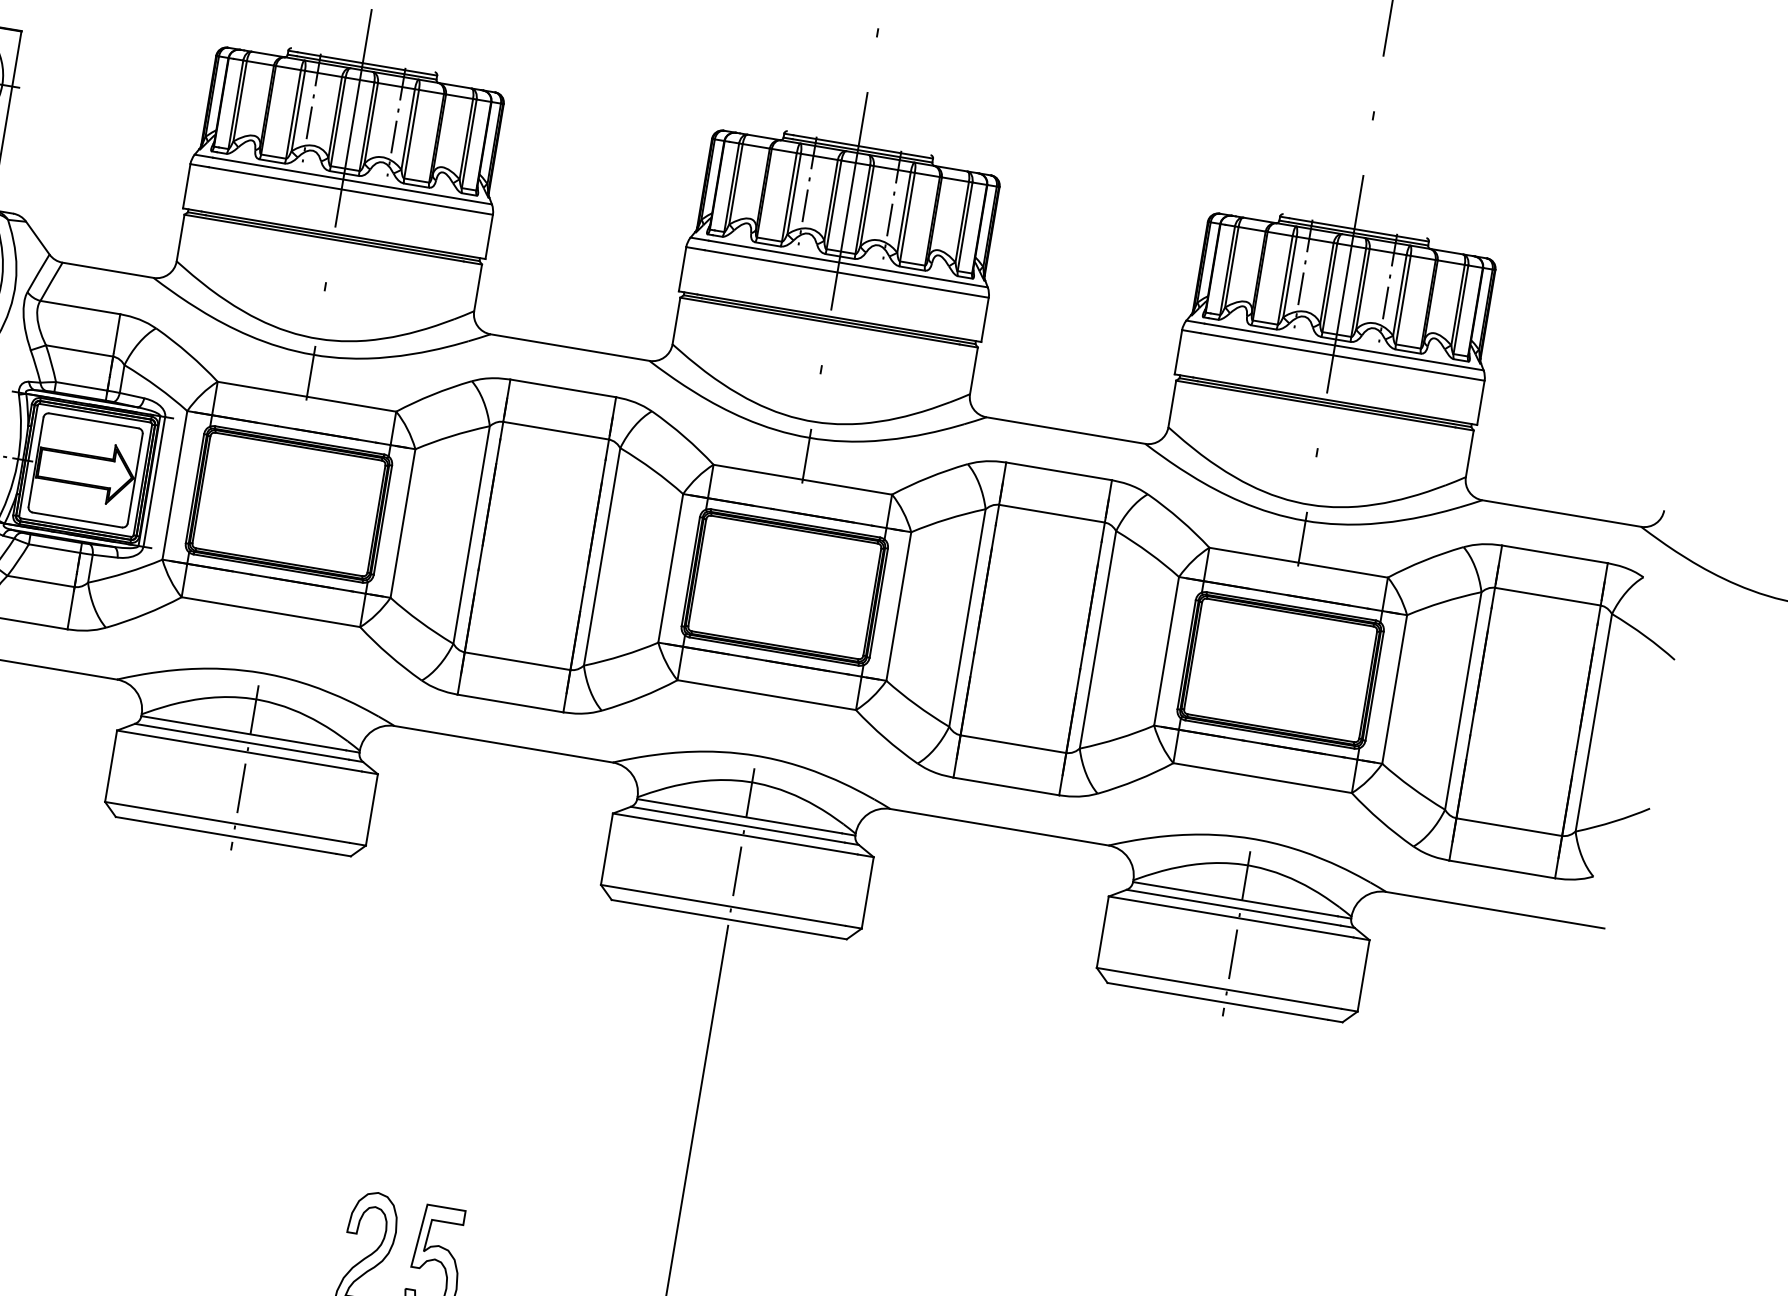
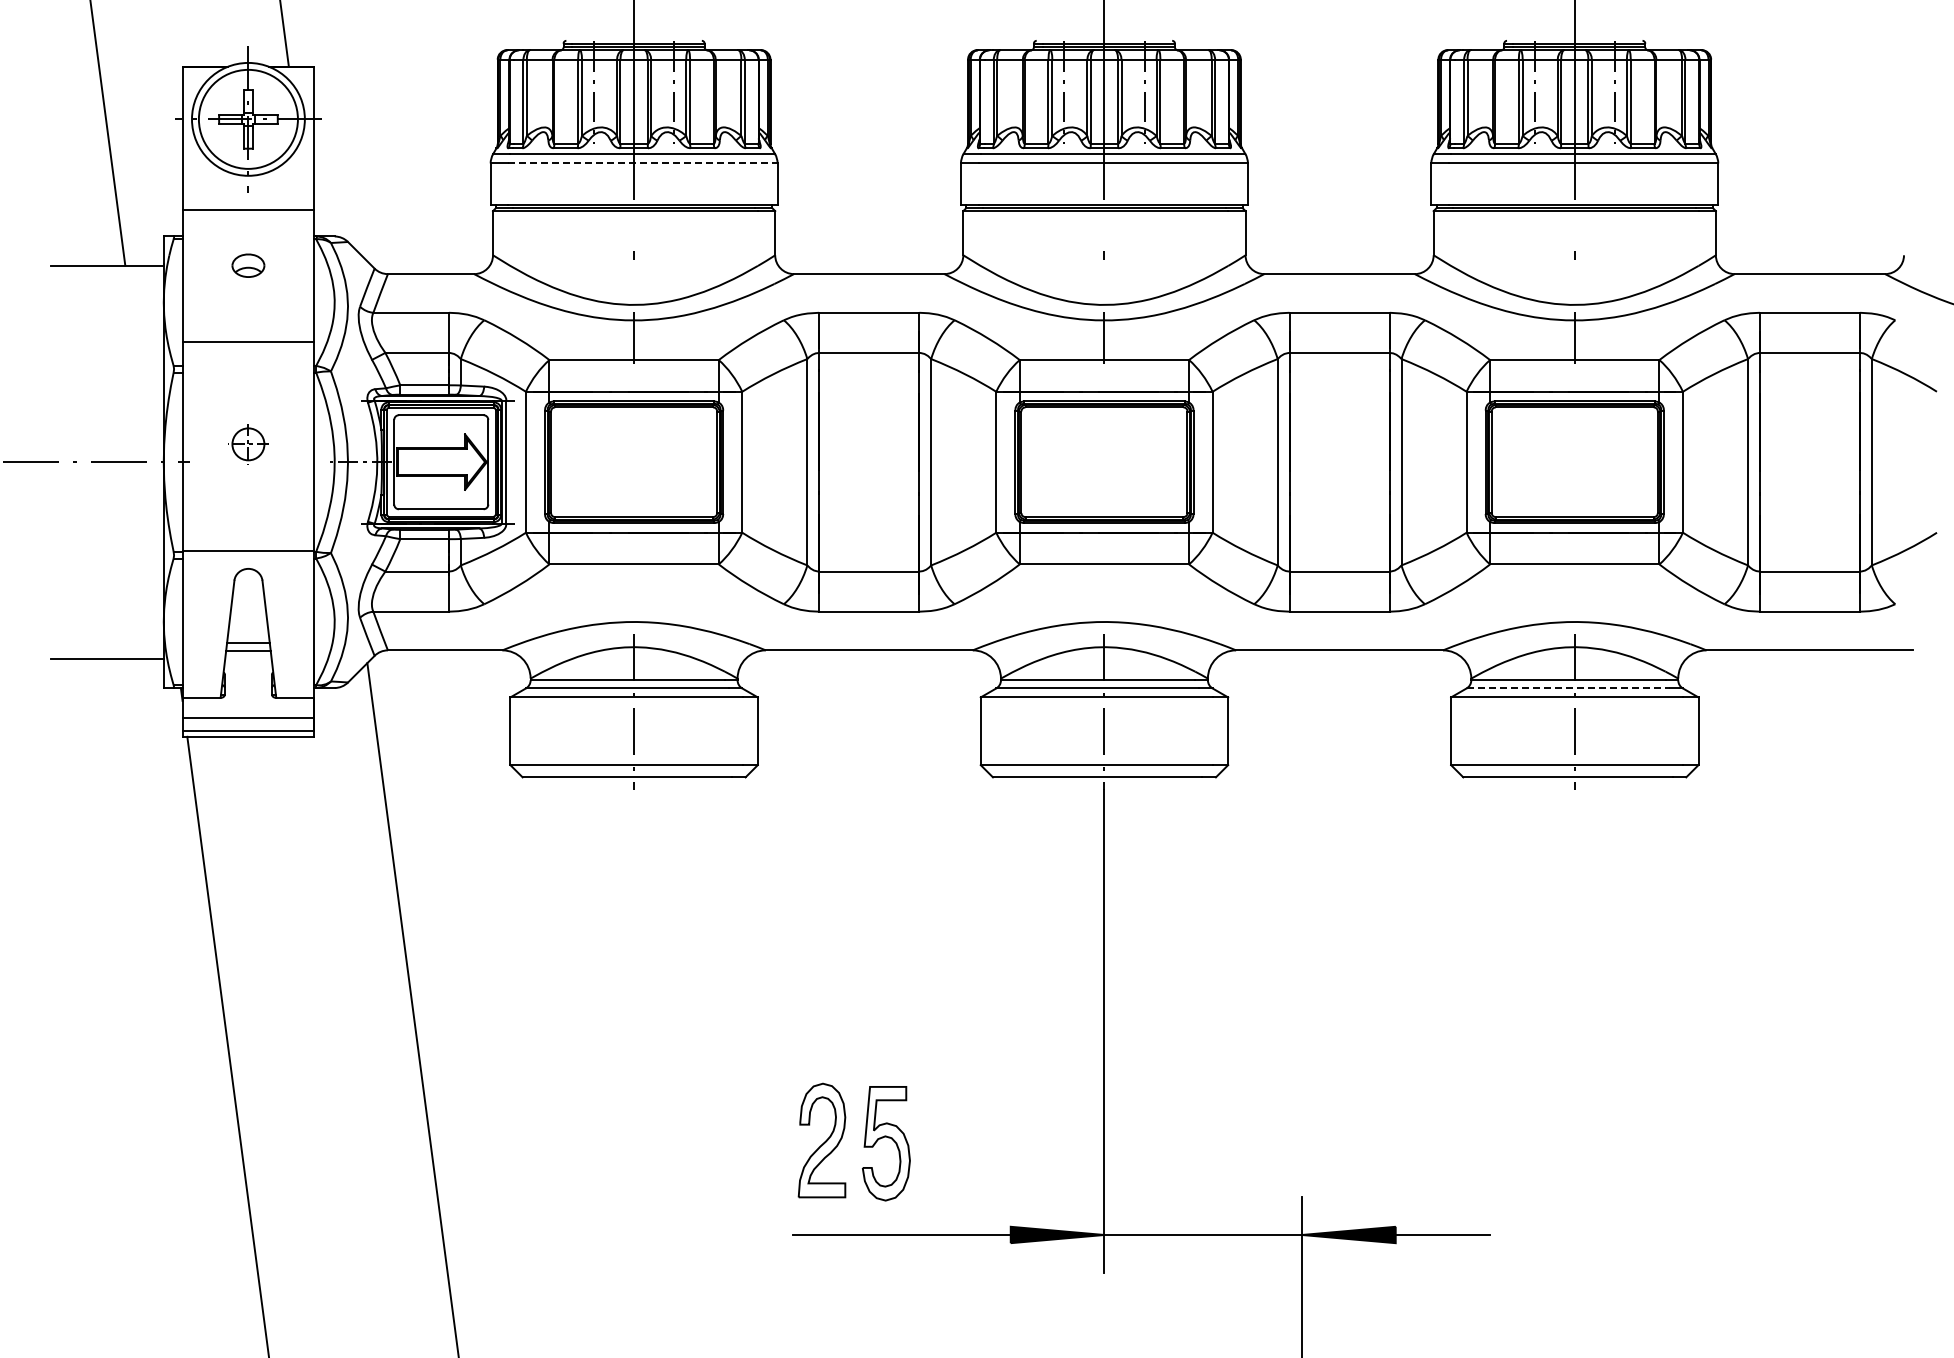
line: (350, 190) -> (642, 163), solid -> dashed
line: (1234, 907) -> (1568, 688), solid -> dashed

